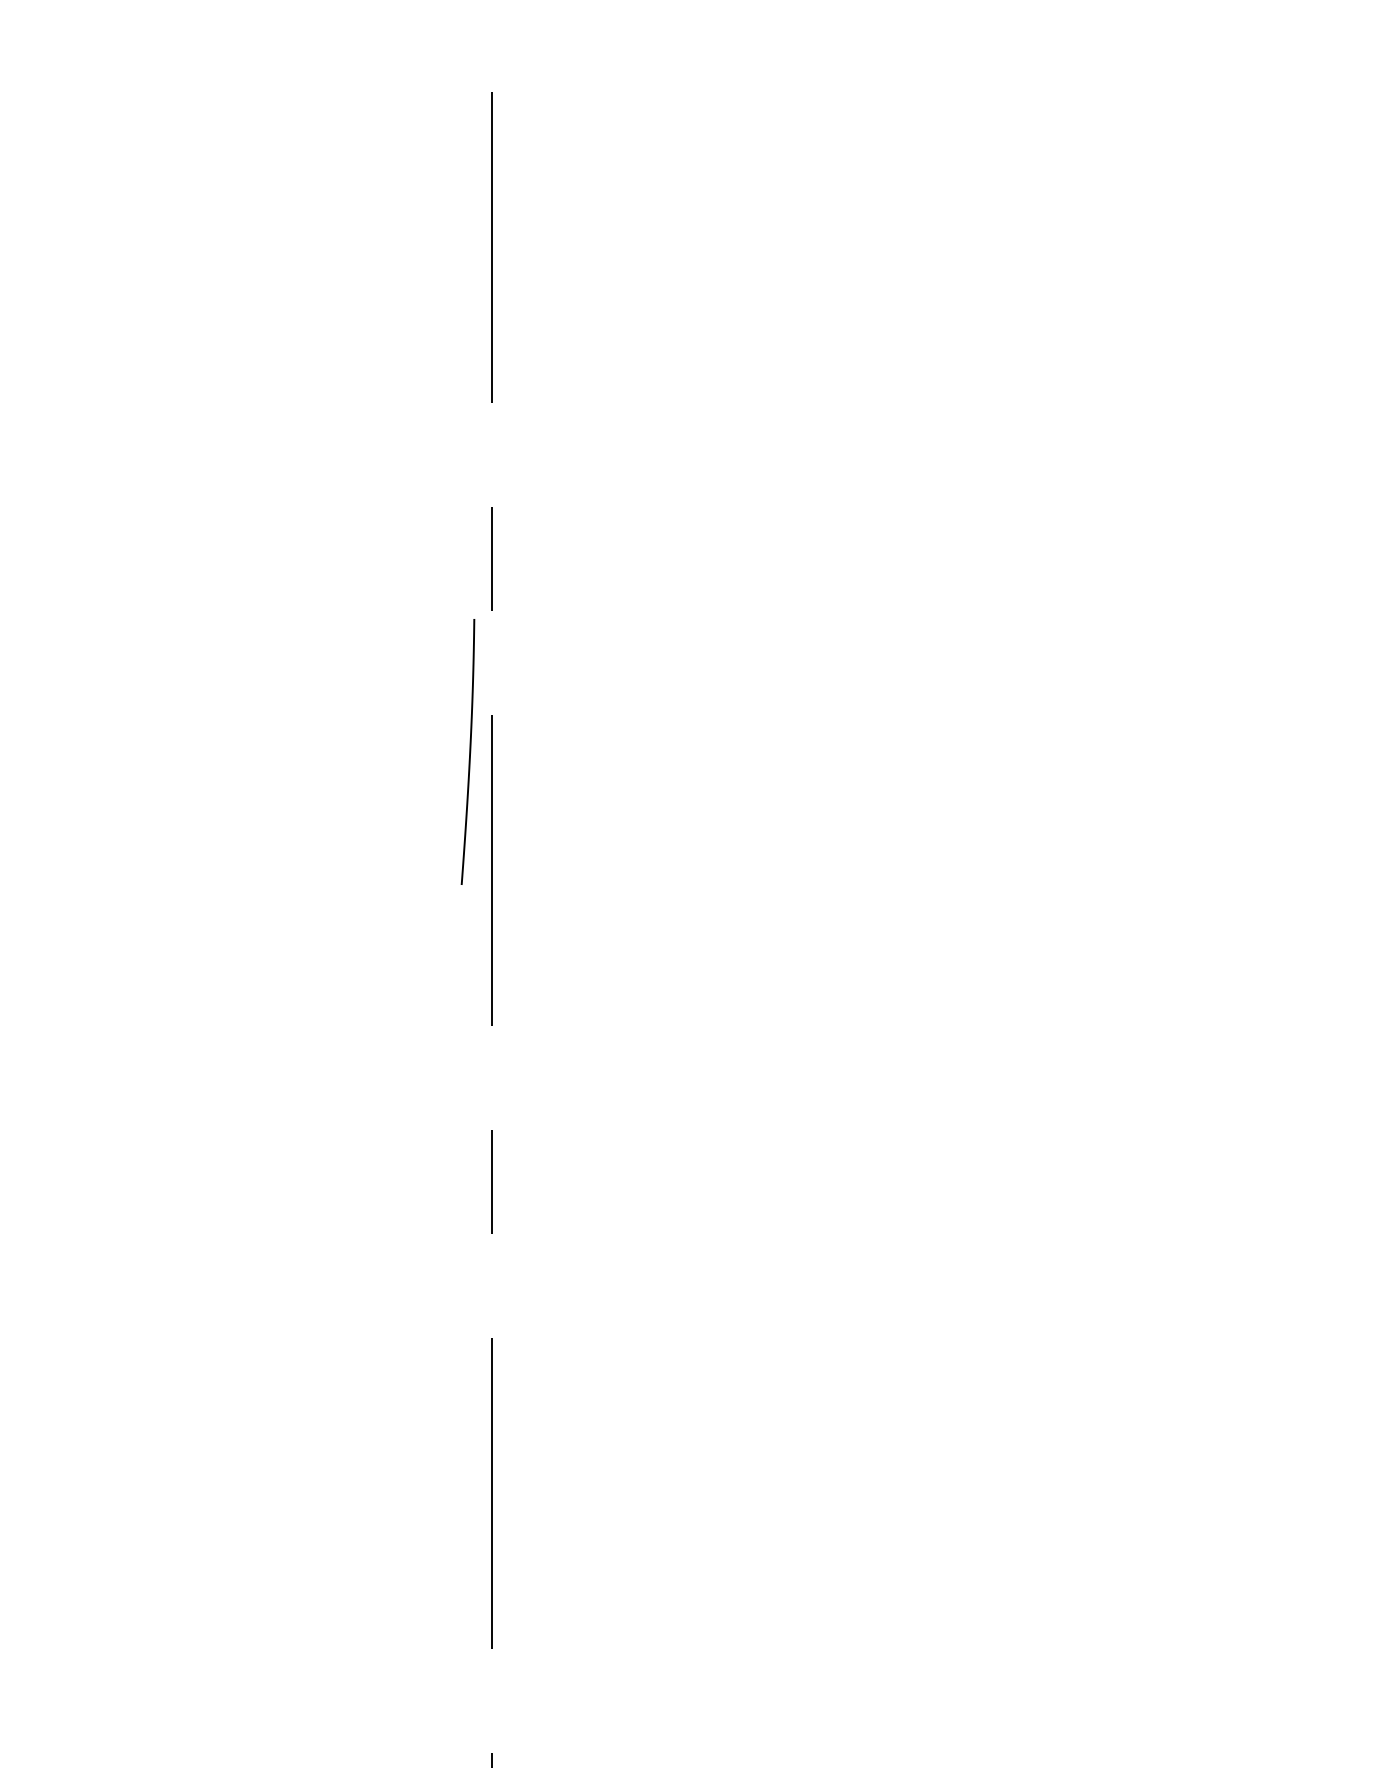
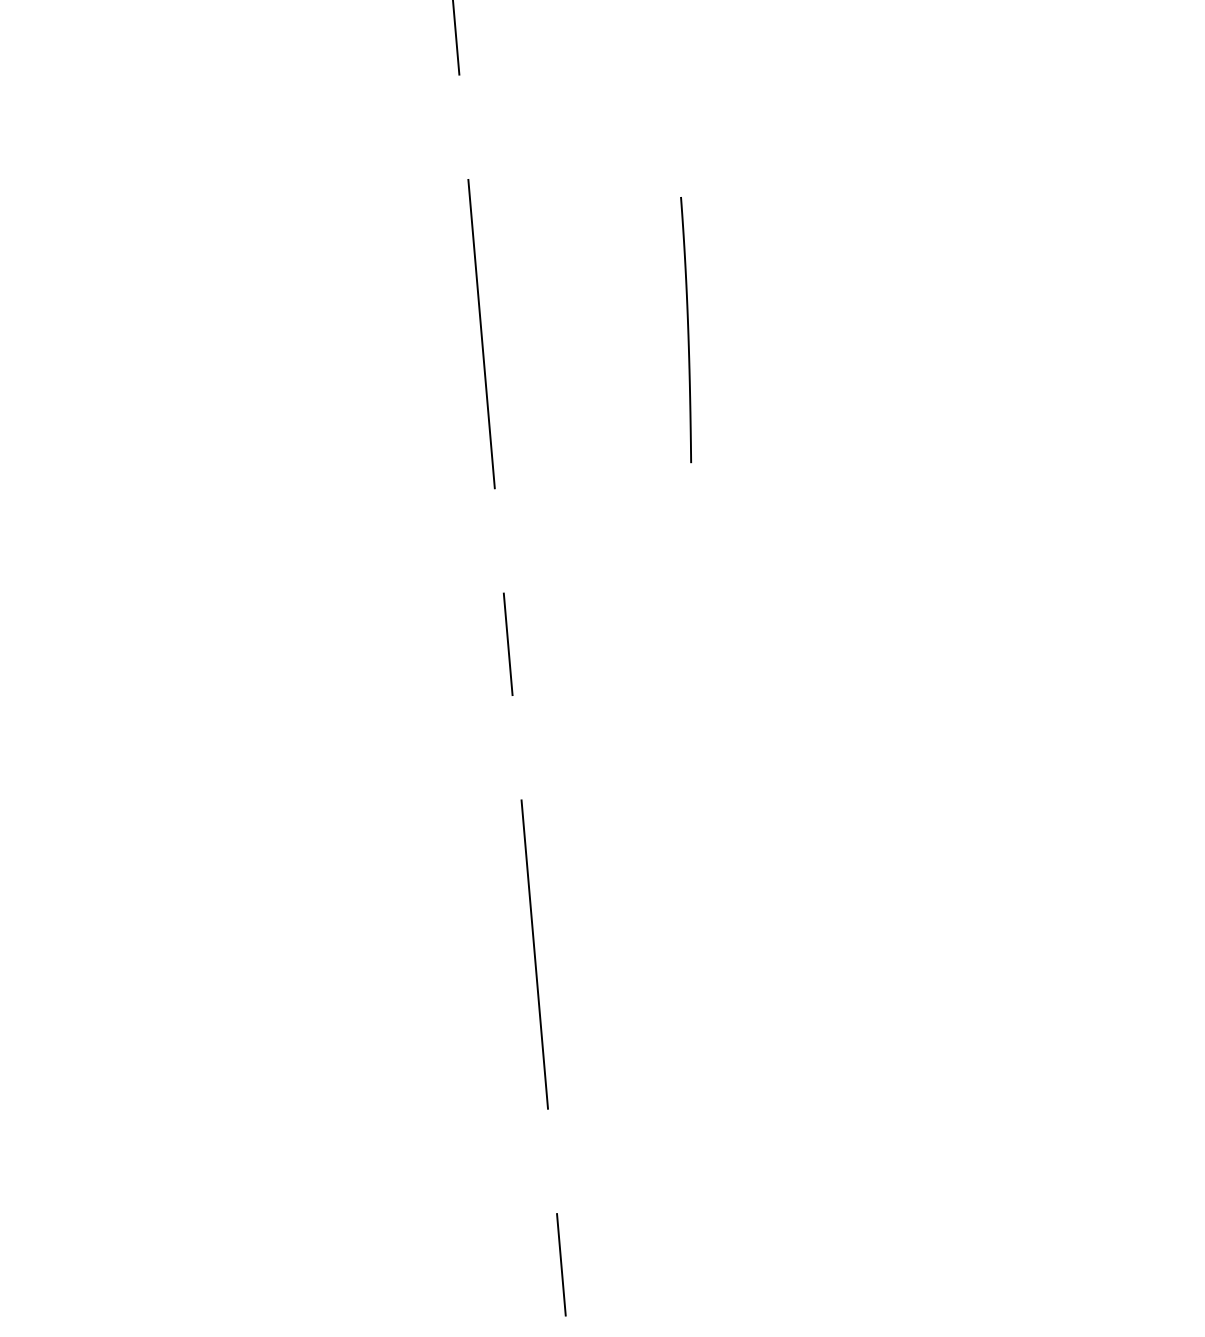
part: (467, 751) -> (685, 329), moved

